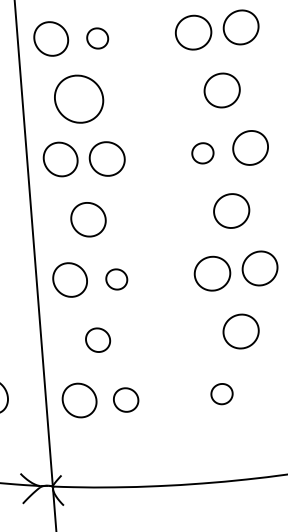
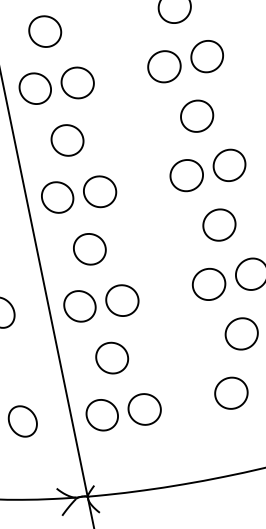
part: (97, 37) -> (77, 82), size x1.67
part: (78, 99) -> (67, 140), size x0.71
part: (202, 153) -> (186, 175), size x1.67
part: (116, 279) -> (122, 300), size x1.67
part: (98, 339) -> (112, 357), size x1.43
part: (222, 393) -> (231, 392), size x1.67
part: (125, 400) -> (144, 409), size x1.43

